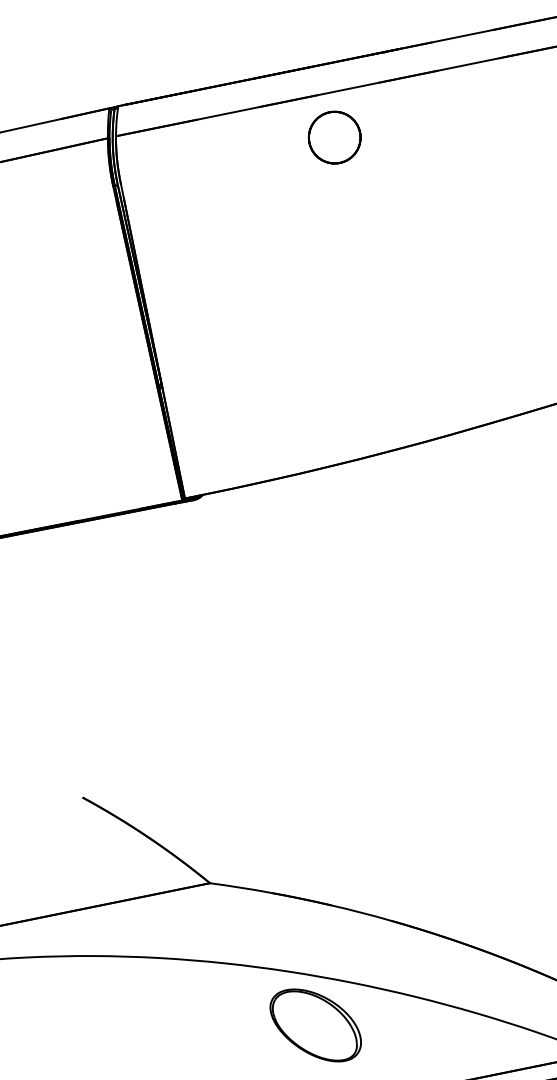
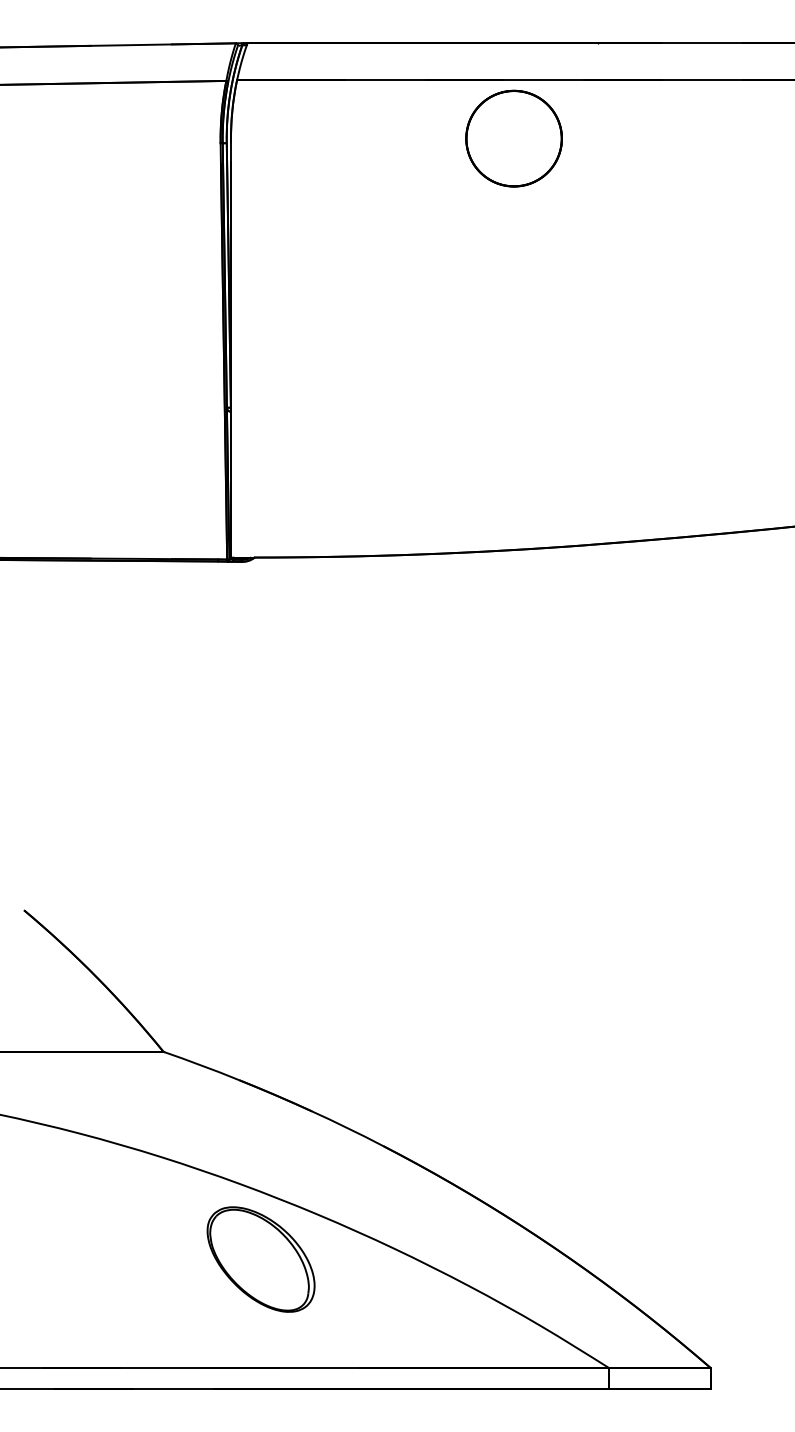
part: (334, 137) -> (513, 138), size x1.43

